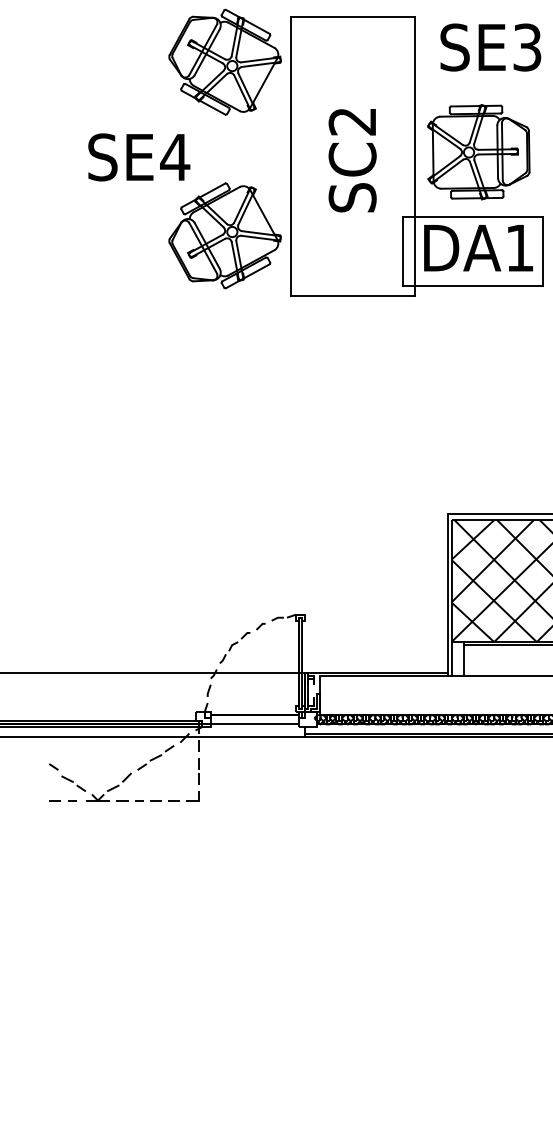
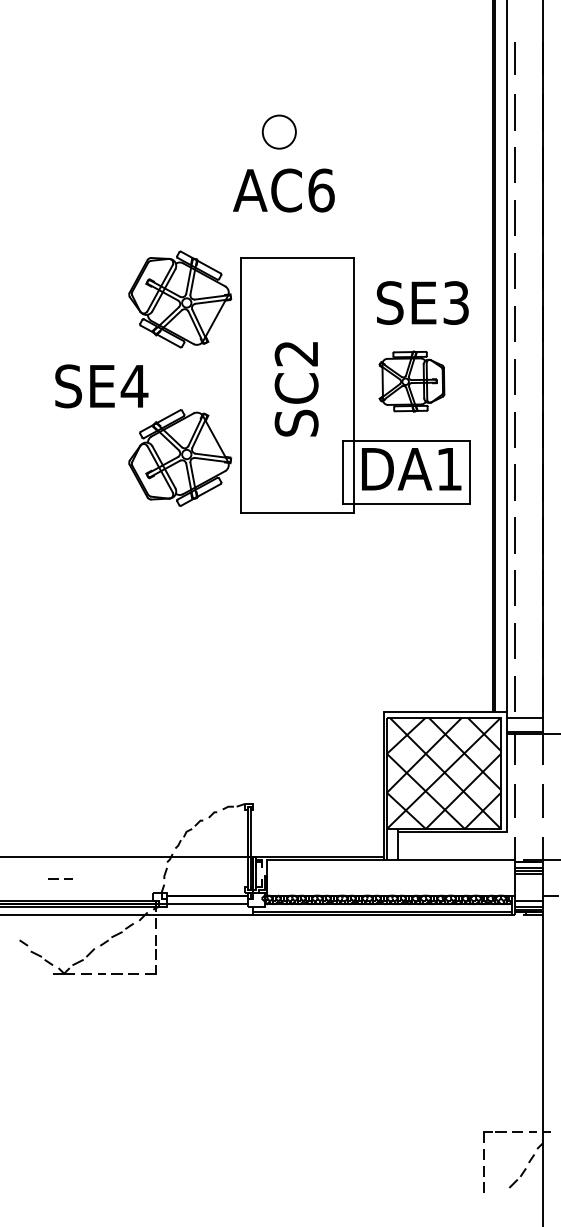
text: (490, 46) -> (422, 302), moved
part: (478, 152) -> (411, 381), size x0.7
line: (61, 800) -> (58, 878), moved

